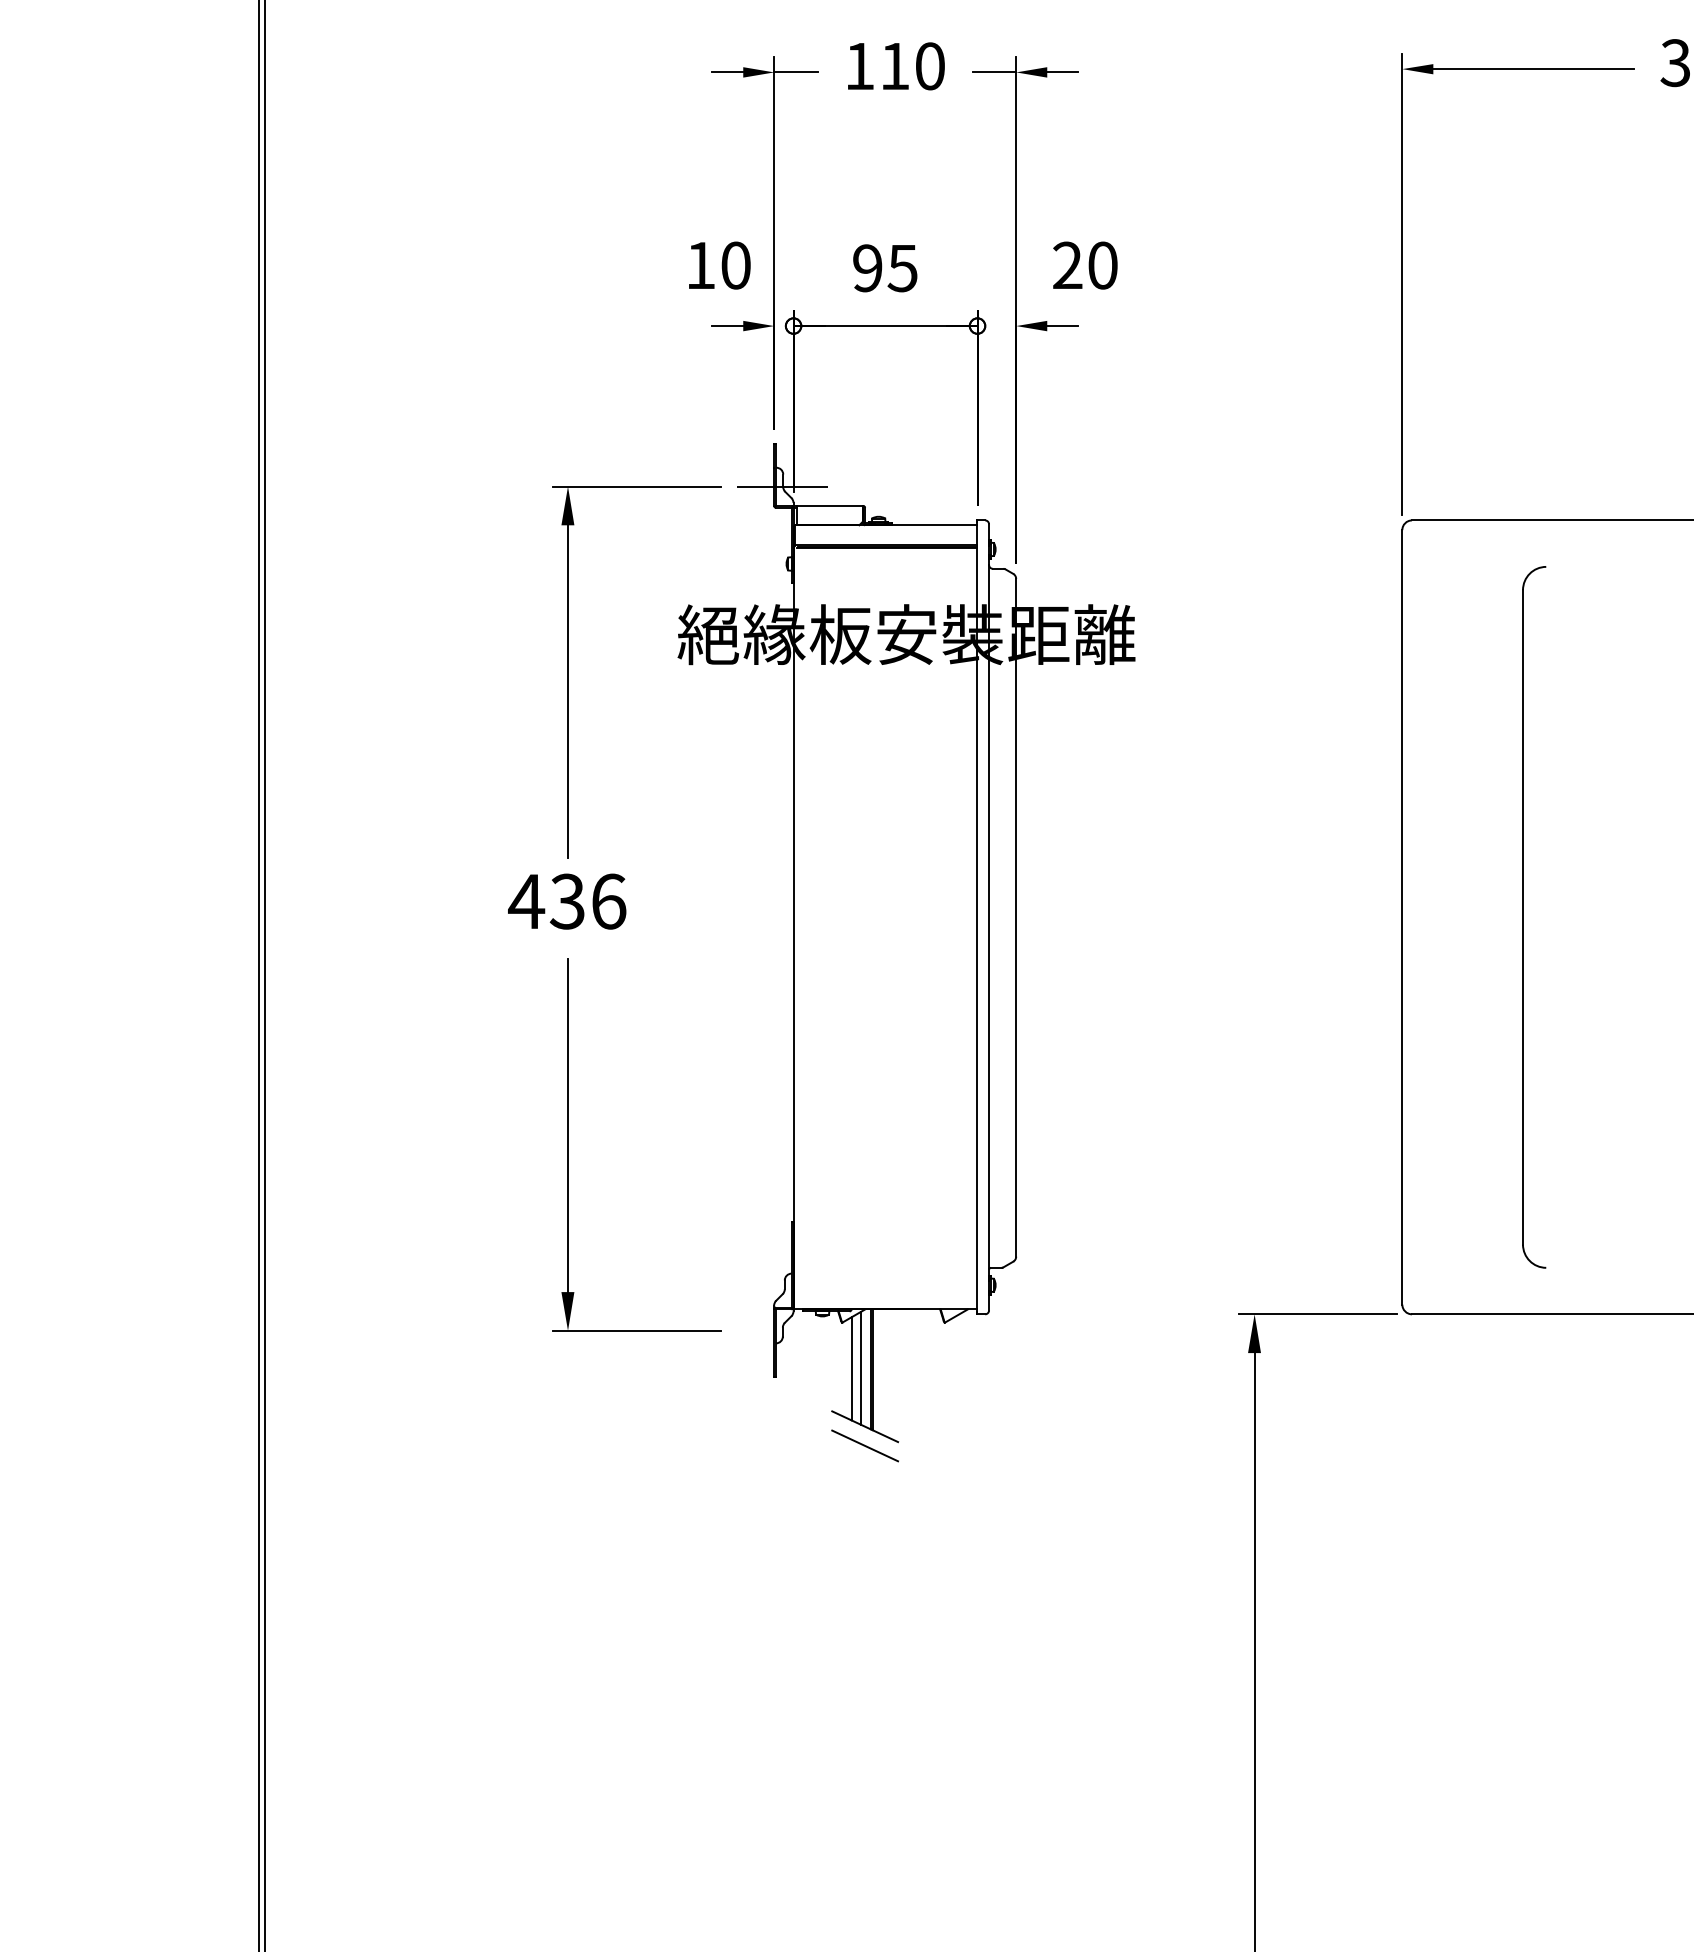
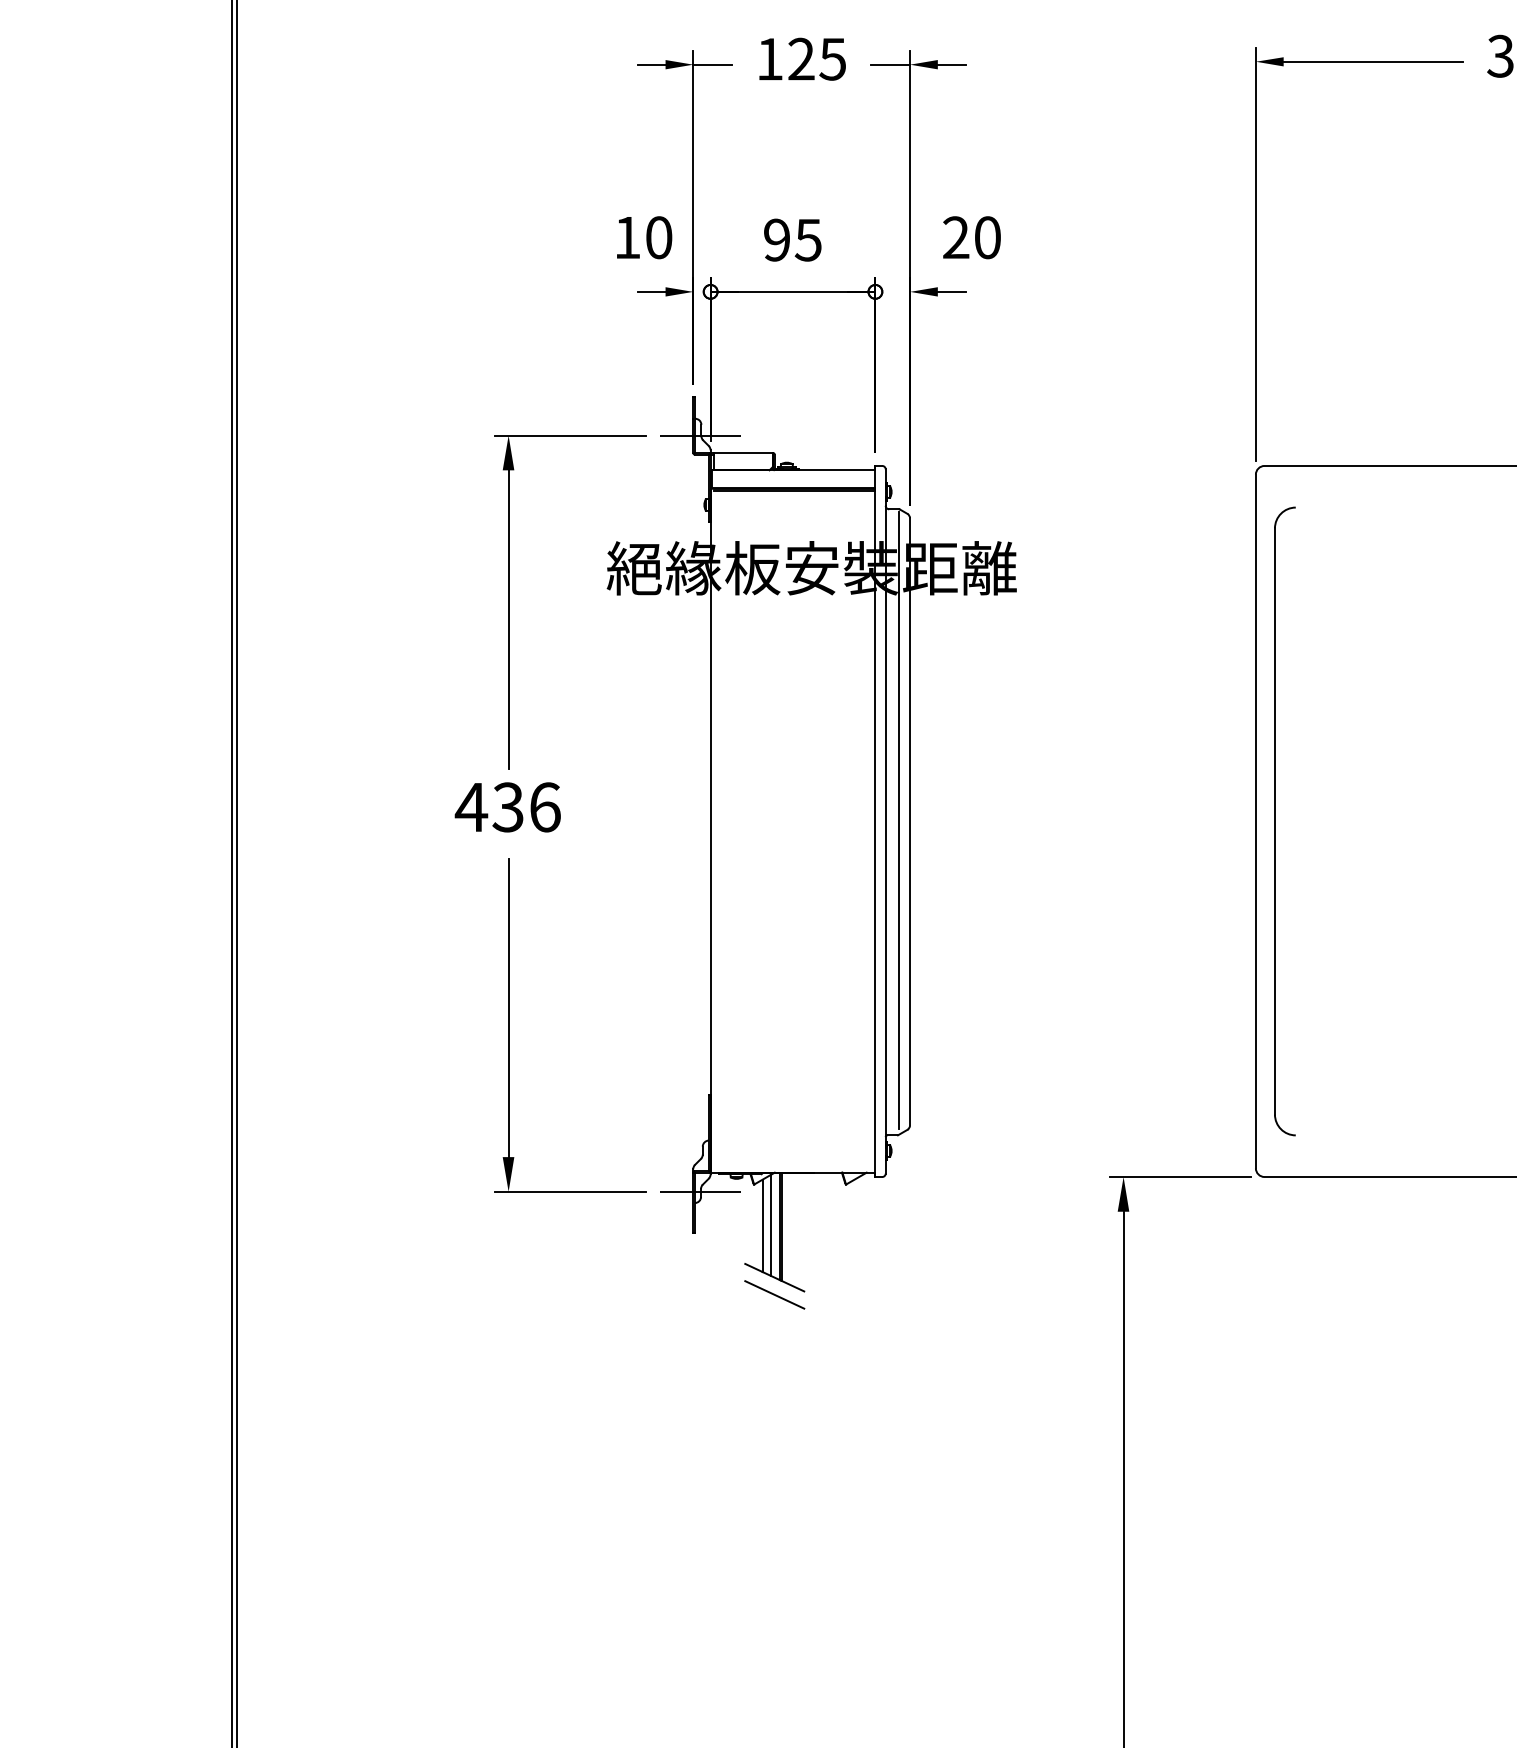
text: (912, 65) -> (817, 58), 110 -> 125
line: (1004, 916) -> (899, 820), added
part: (1523, 917) -> (1275, 821), moved
line: (782, 1330) -> (700, 1191), added

